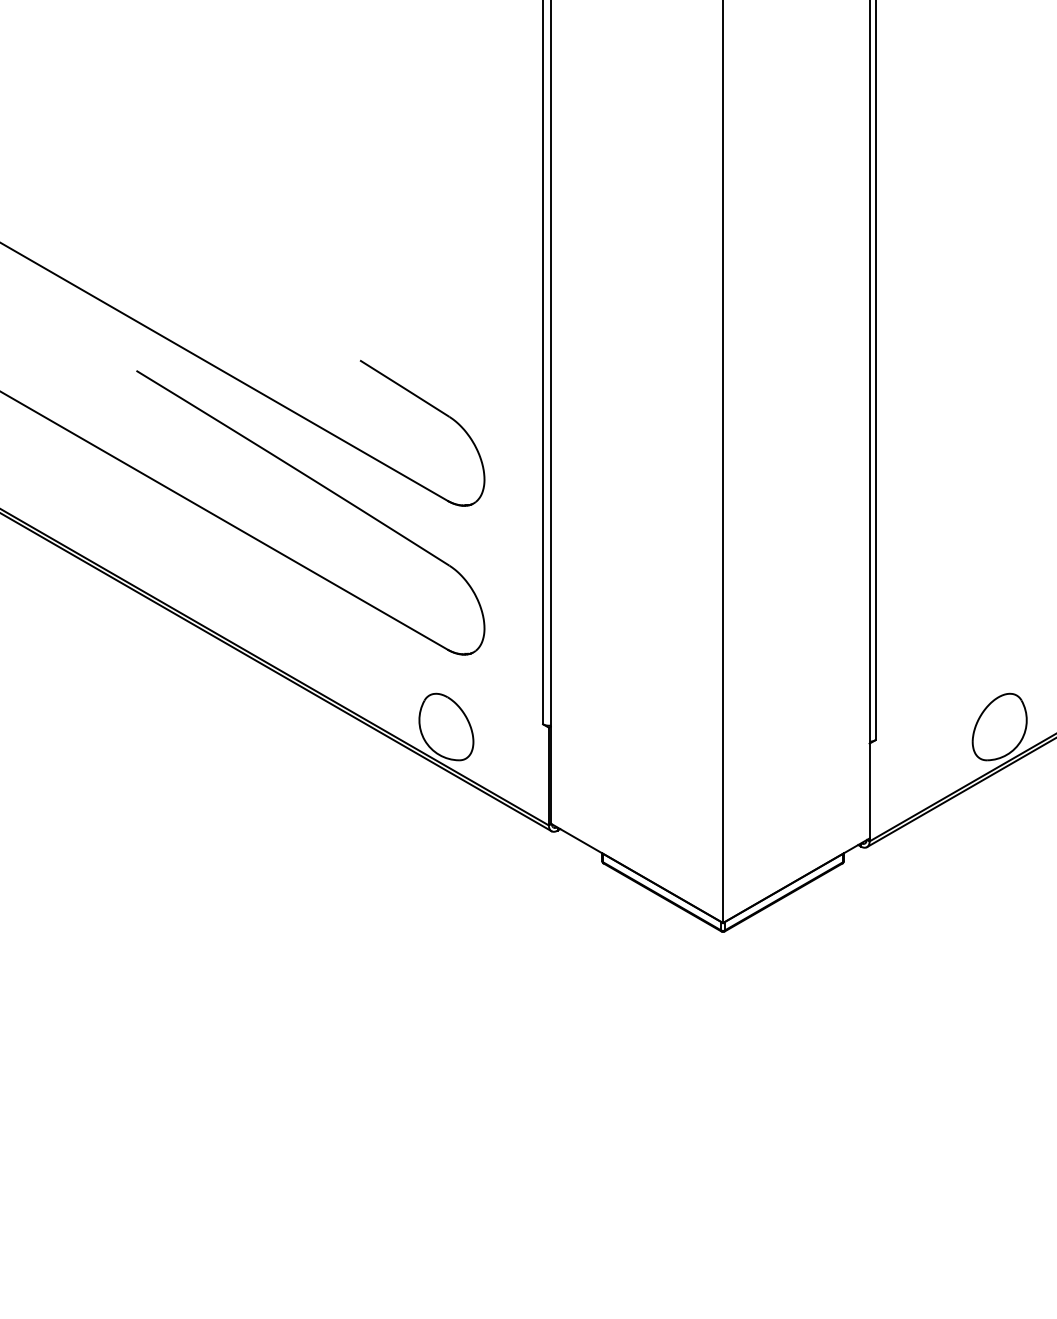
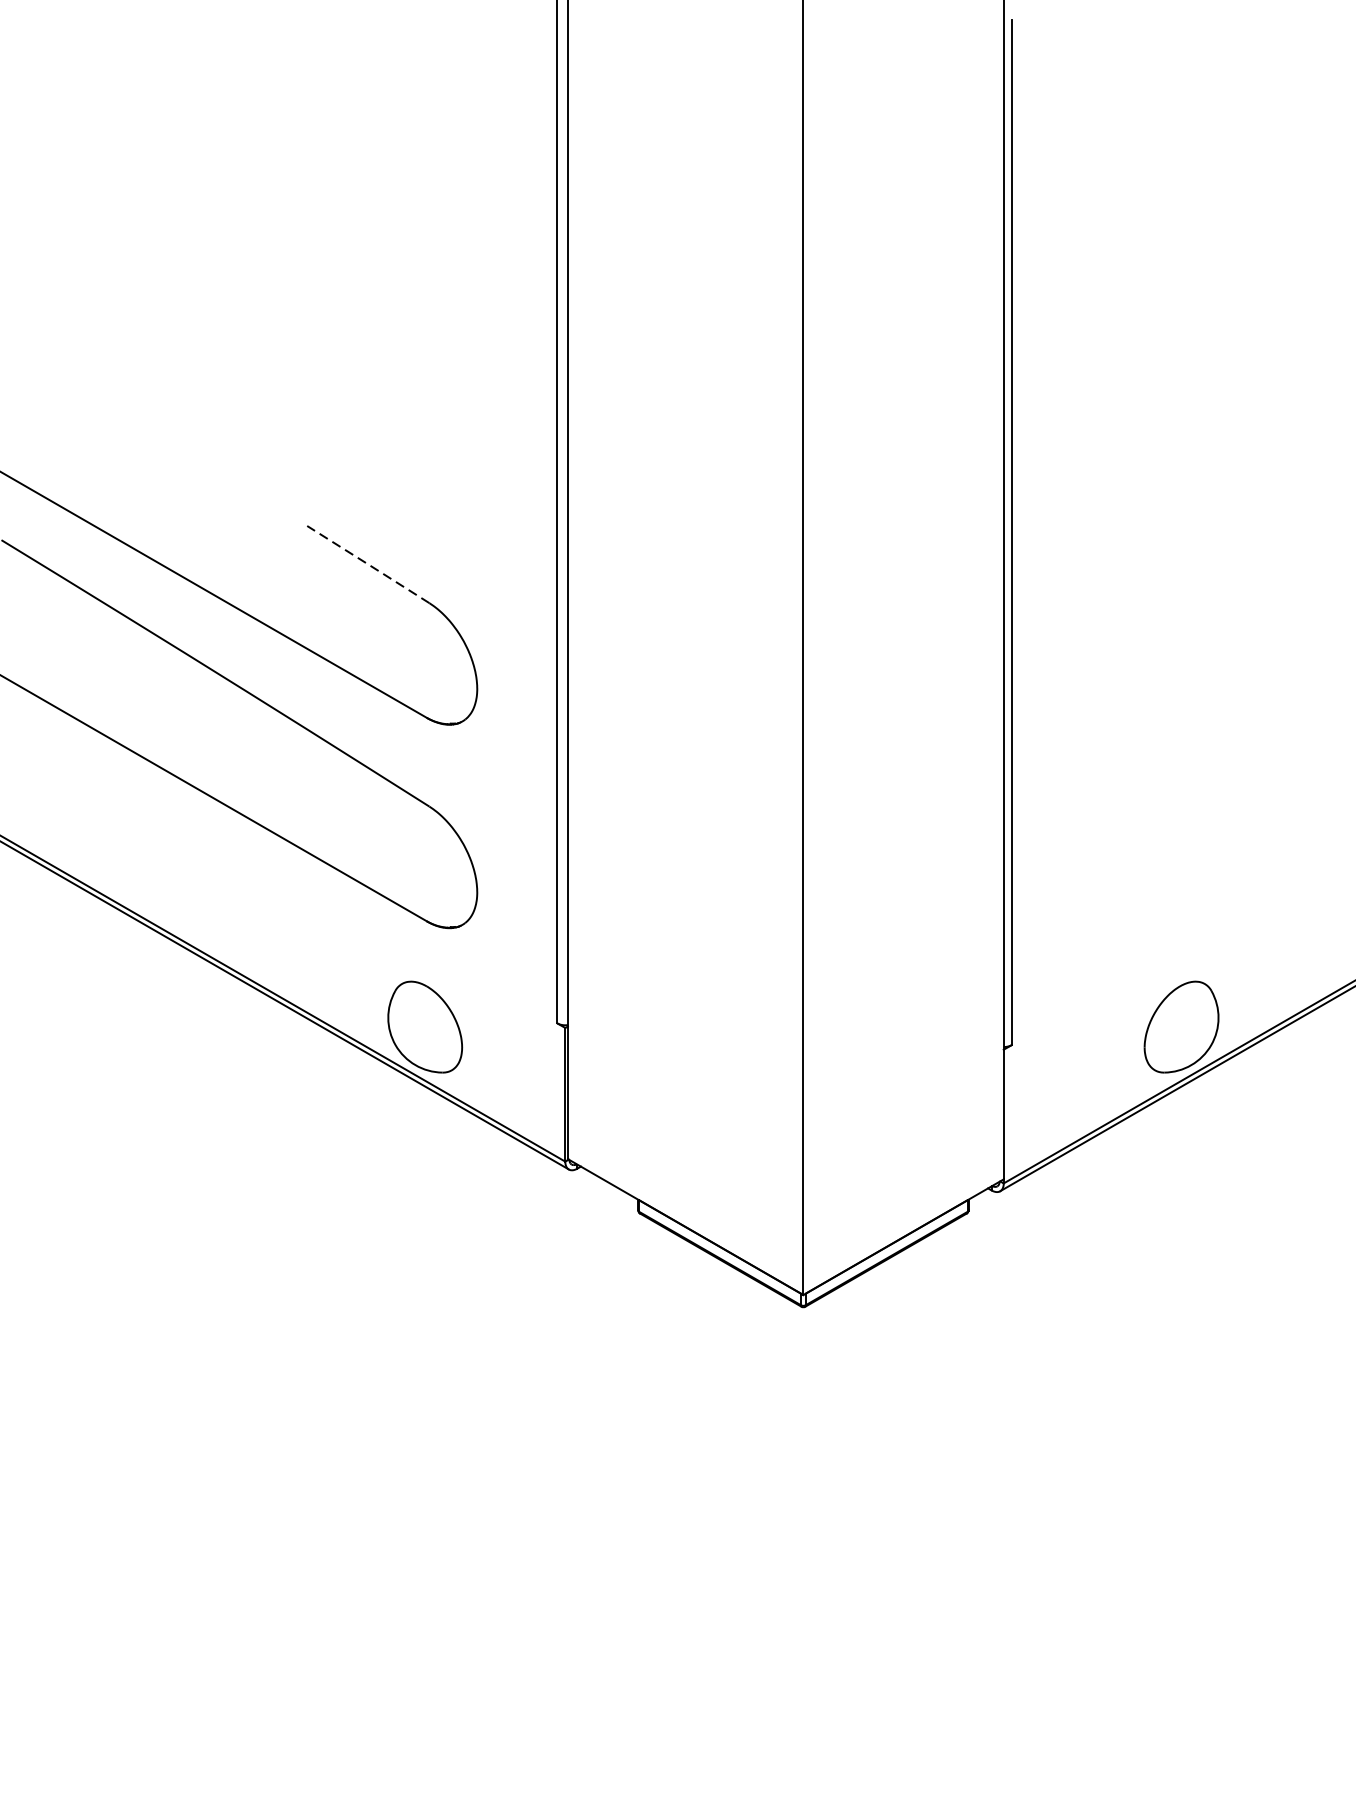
line: (404, 388) -> (367, 564), solid -> dashed

